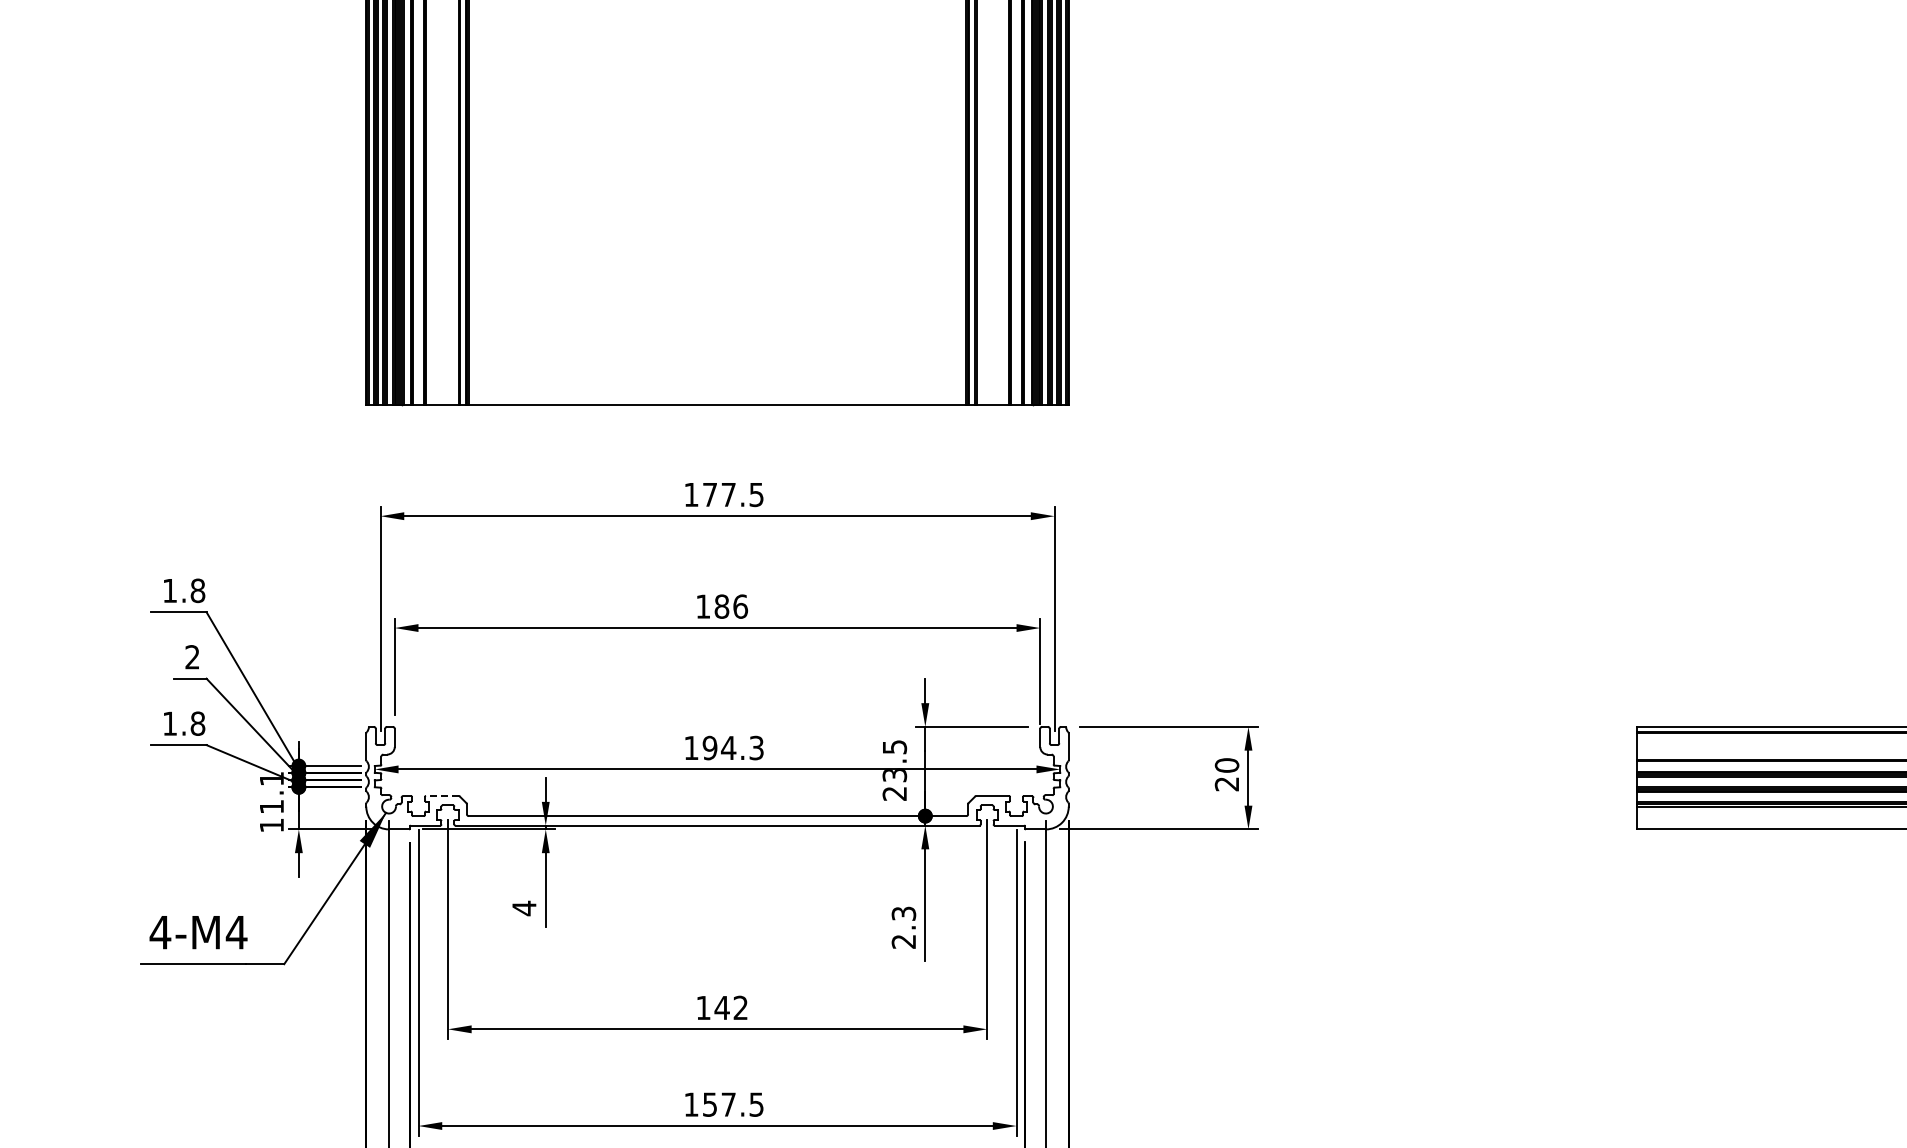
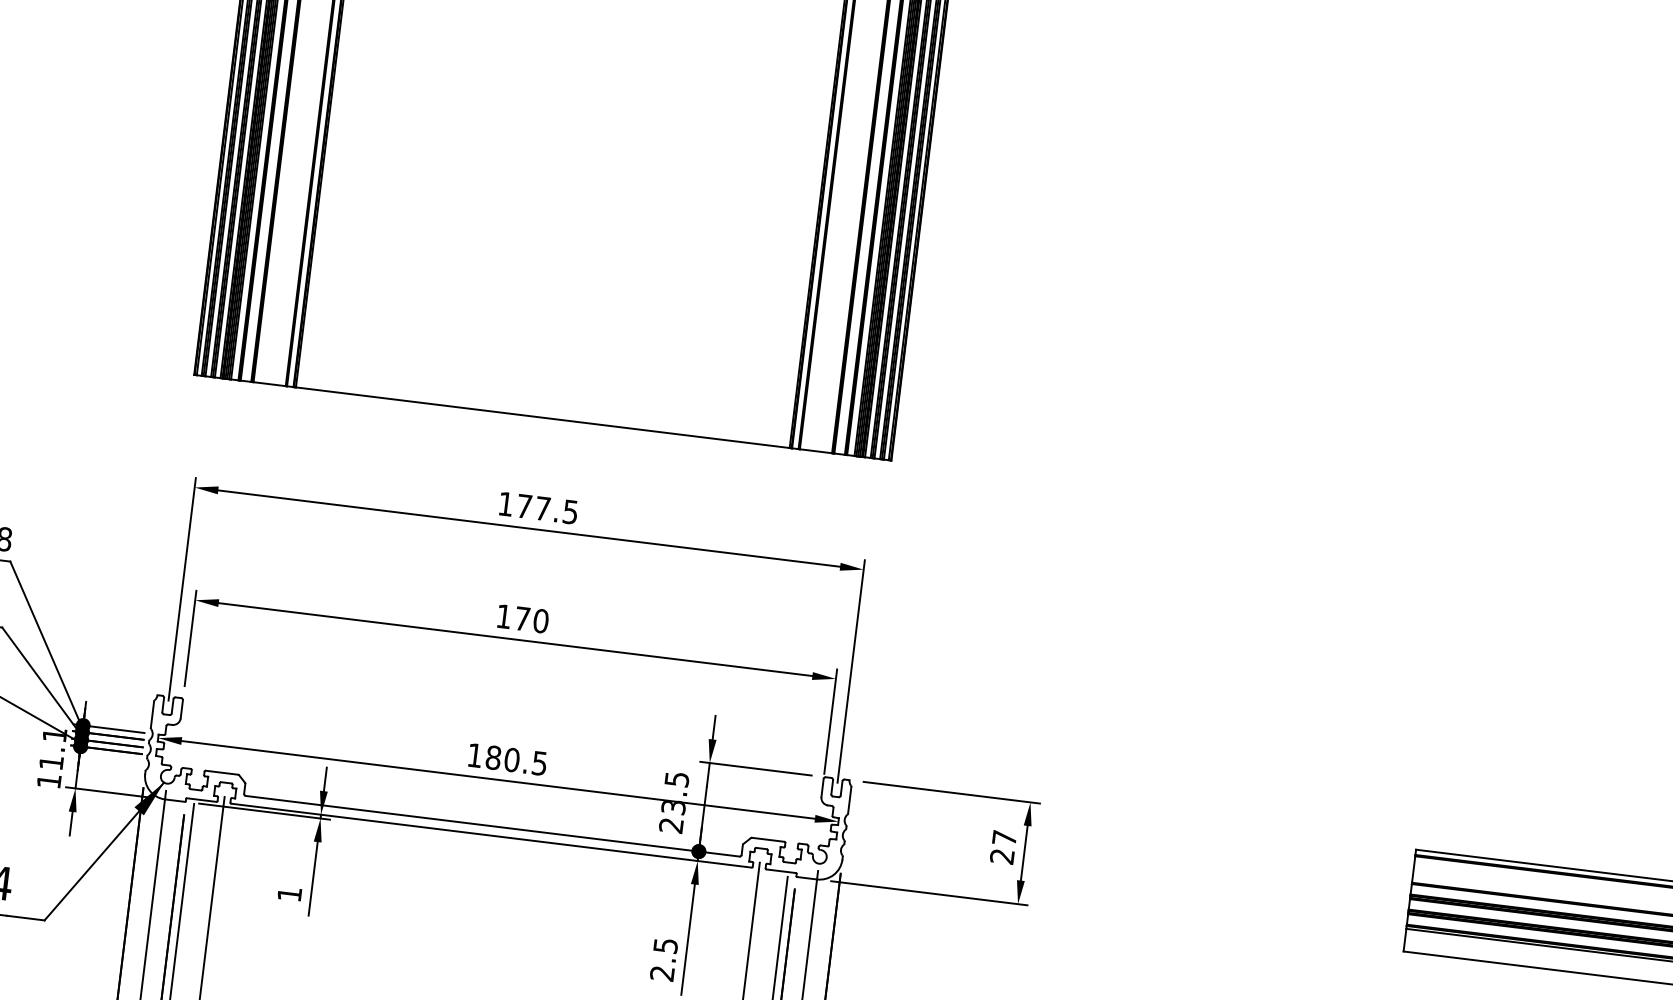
text: (731, 606) -> (532, 619), 186 -> 170
text: (732, 747) -> (515, 759), 194.3 -> 180.5
text: (1226, 765) -> (1004, 838), 20 -> 27
line: (441, 796) -> (221, 773), dashed -> solid
text: (524, 908) -> (289, 894), 4 -> 1
text: (903, 913) -> (665, 945), 2.3 -> 2.5

